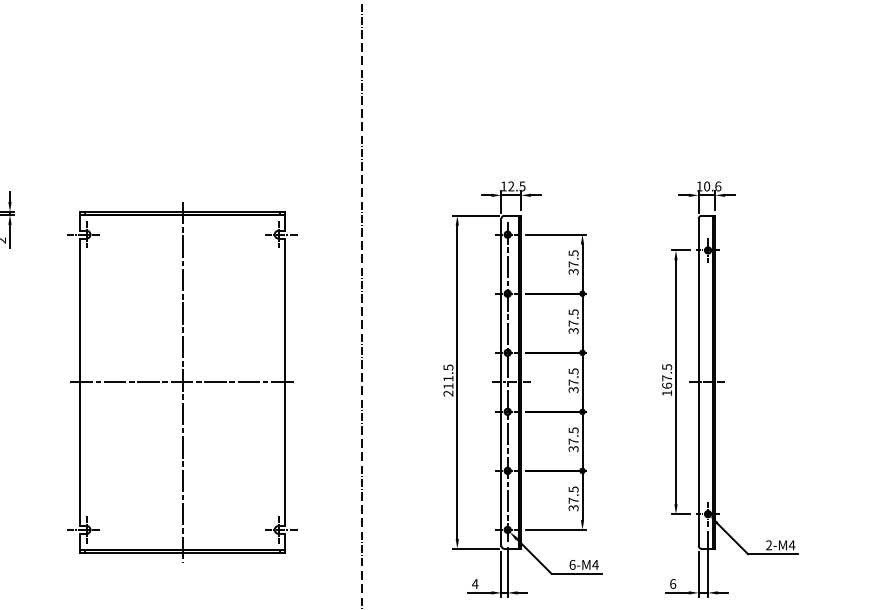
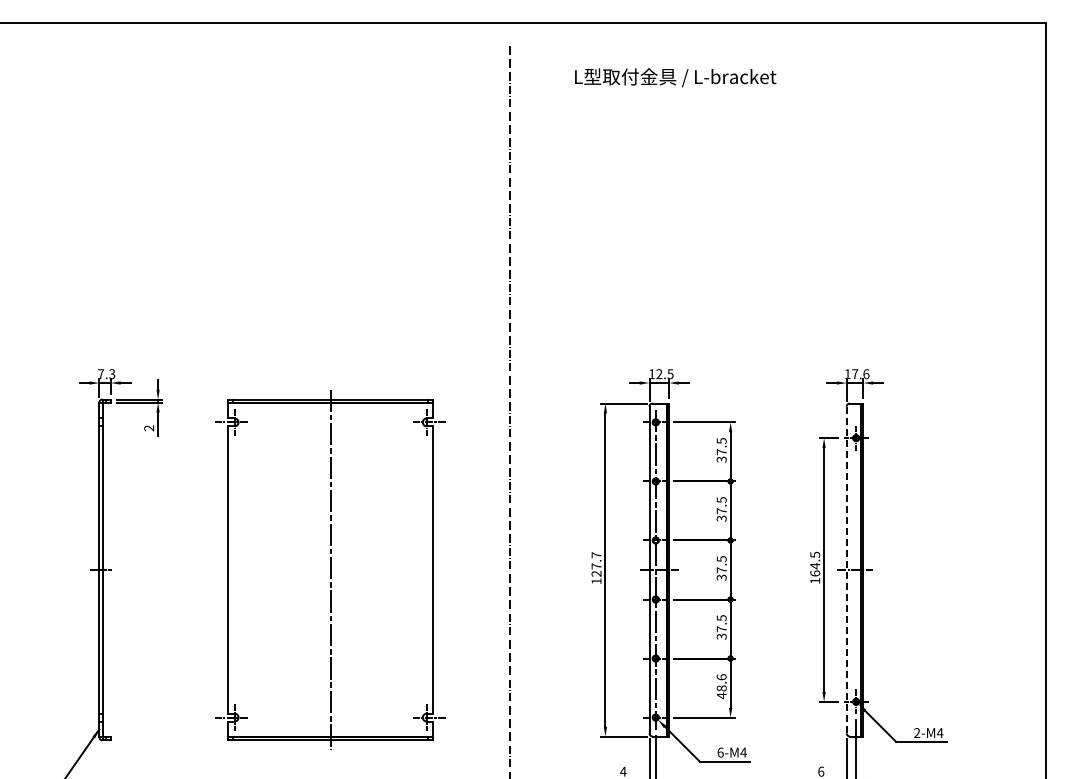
text: (707, 186) -> (855, 374), 10.6 -> 17.6
text: (667, 377) -> (815, 565), 167.5 -> 164.5
text: (448, 380) -> (596, 568), 211.5 -> 127.7
line: (698, 381) -> (846, 569), solid -> dashed
line: (182, 382) -> (330, 570), removed
text: (573, 498) -> (721, 686), 37.5 -> 48.6

